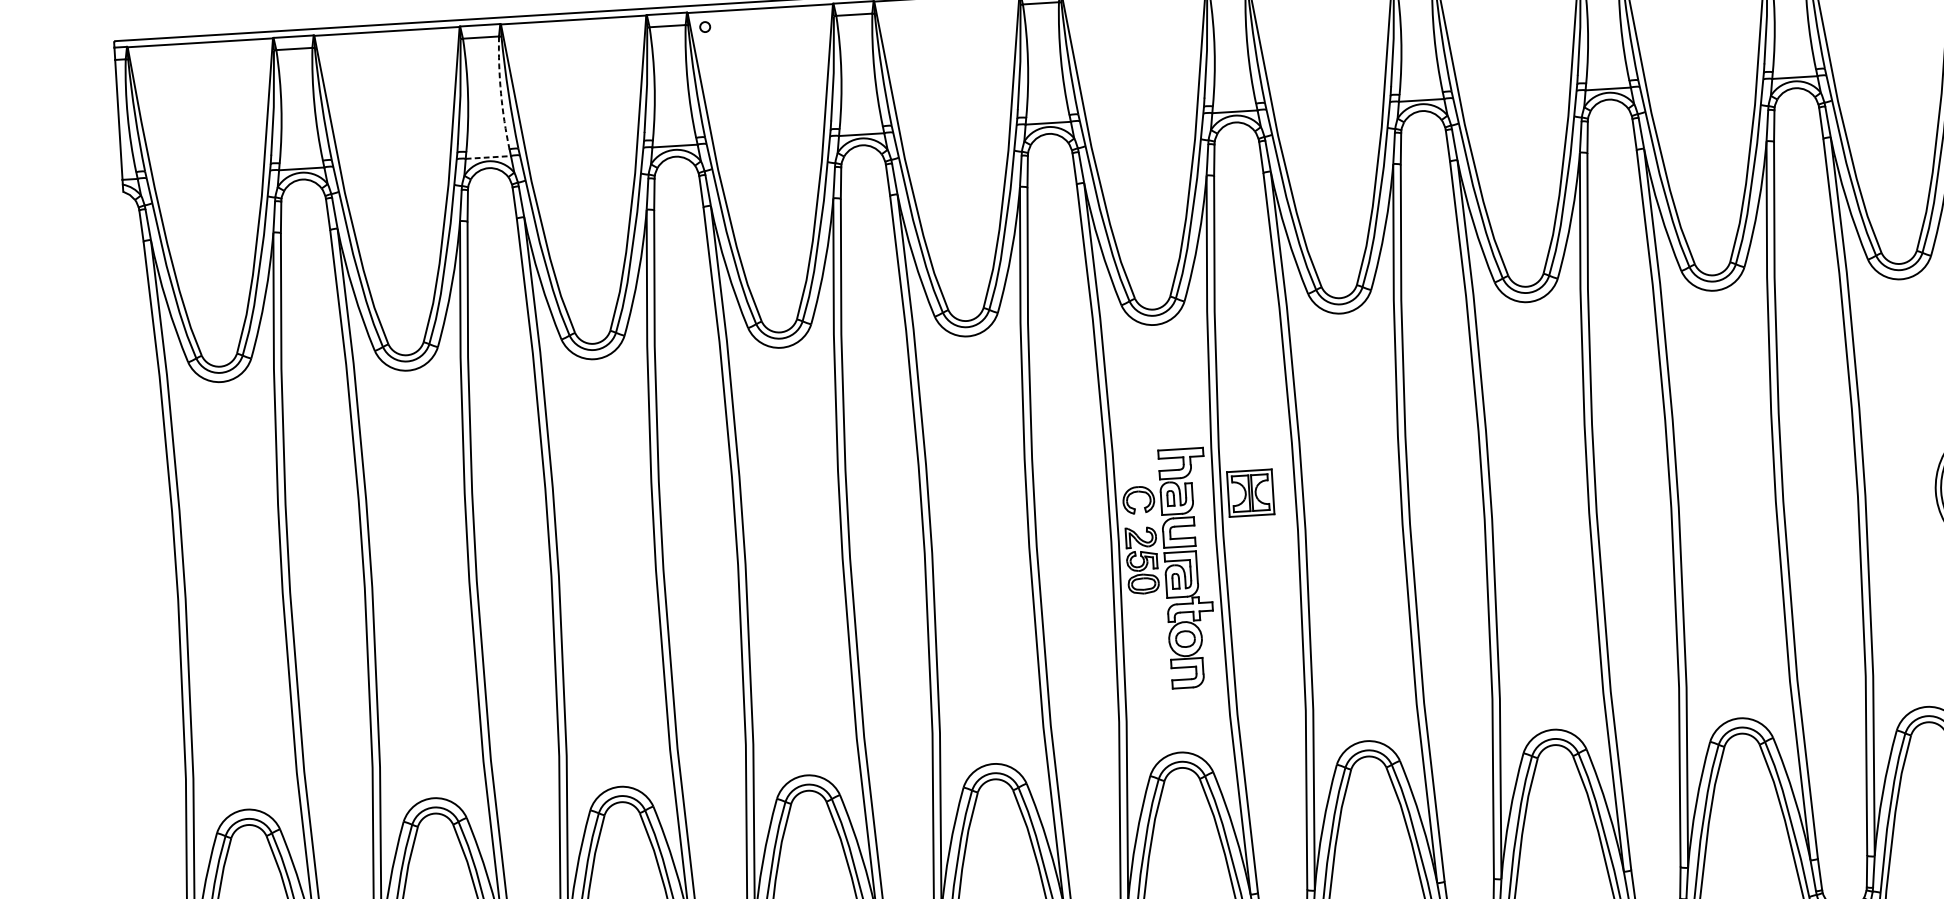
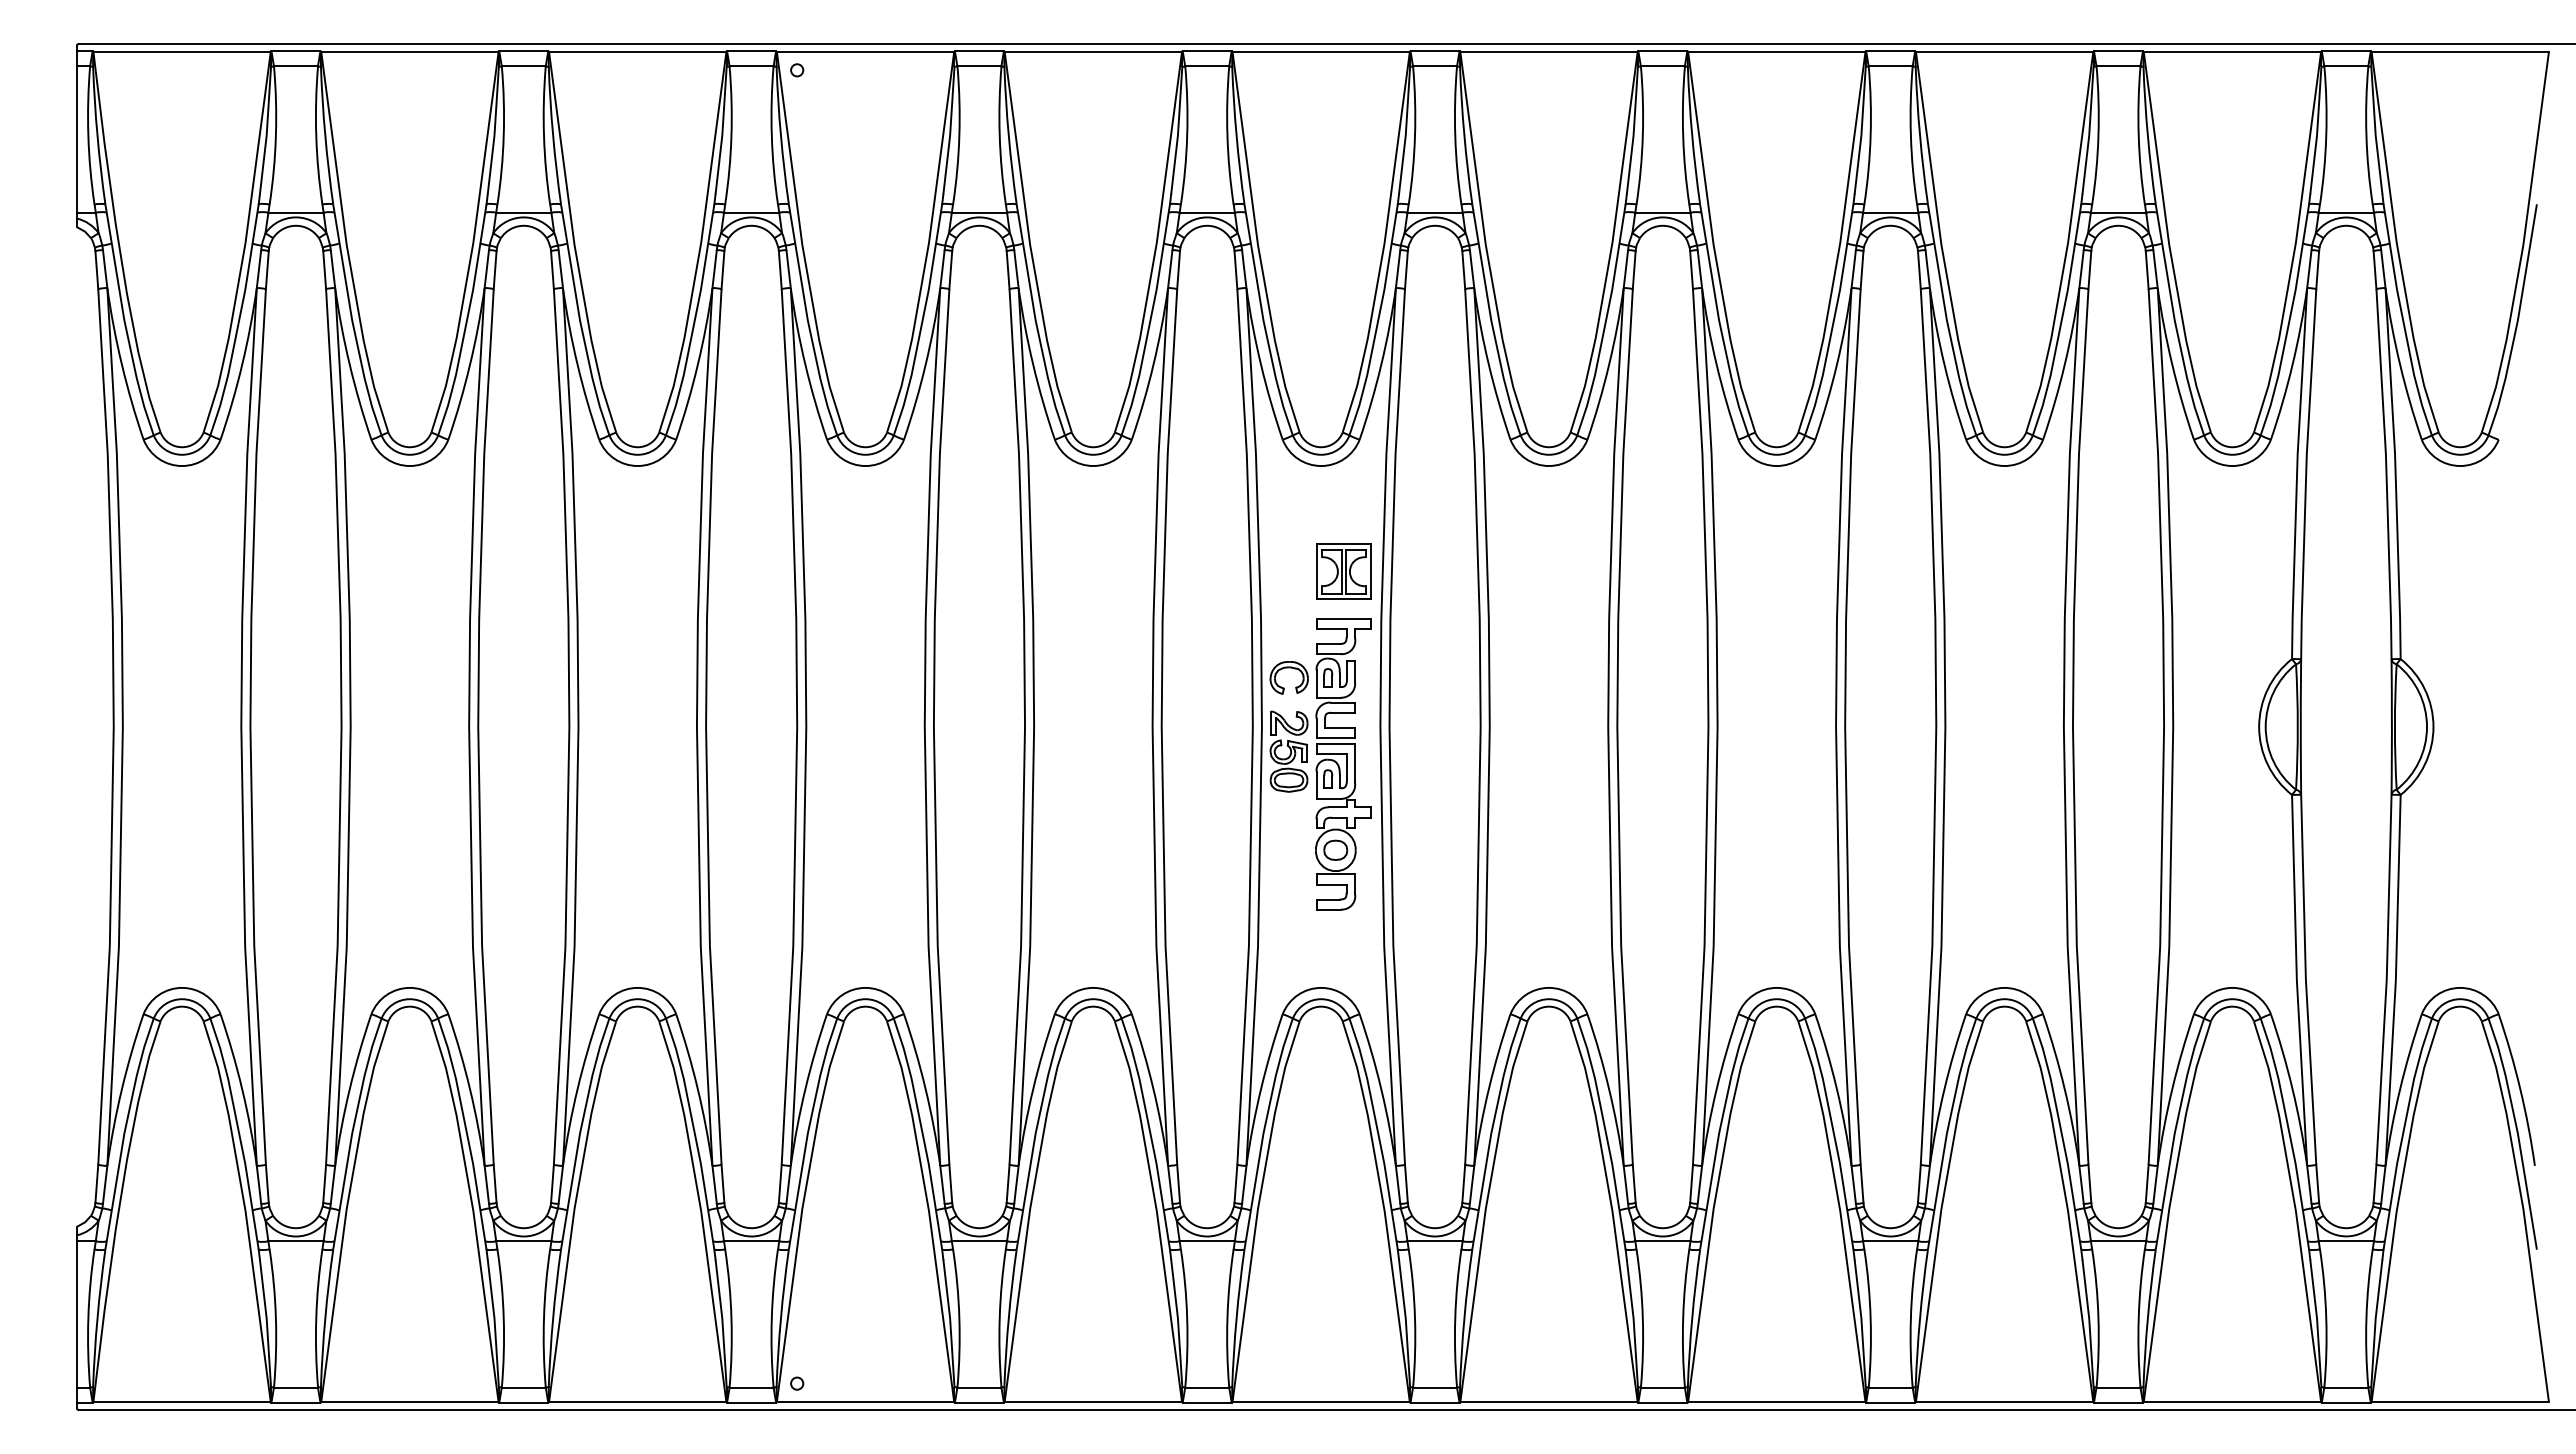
arc: (500, 93) -> (543, 135), dashed -> solid
line: (488, 157) -> (523, 212), dashed -> solid
part: (1250, 493) -> (1343, 571), moved

